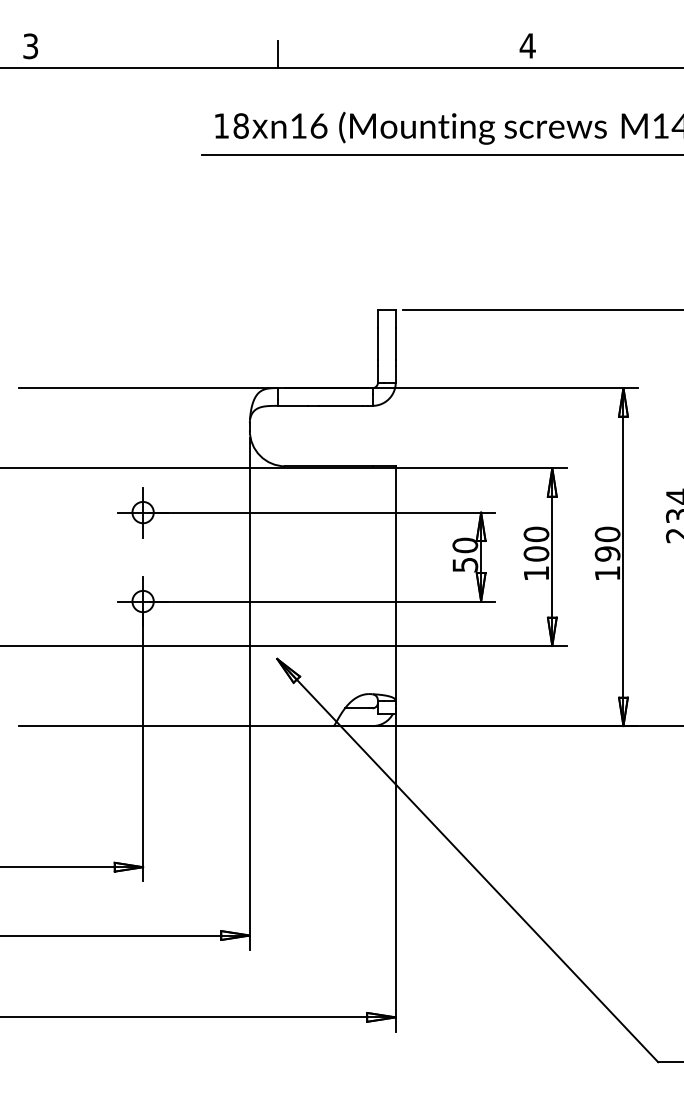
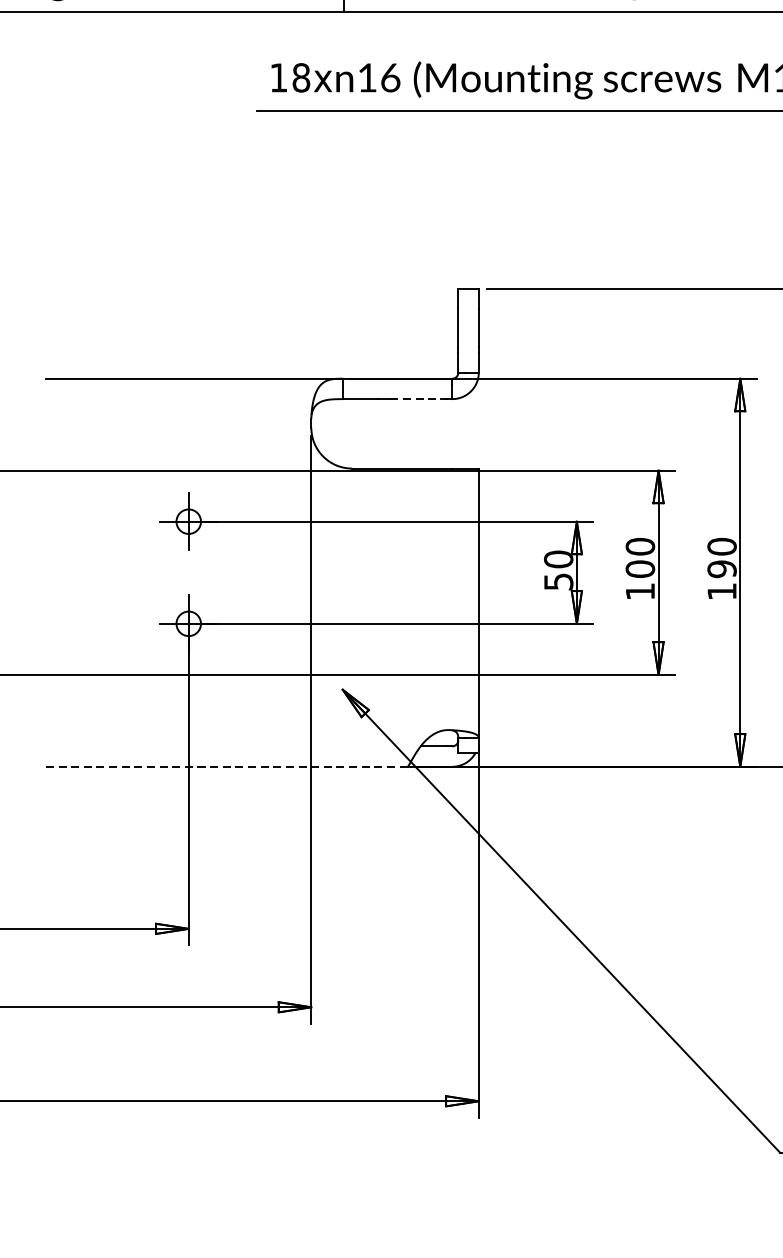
line: (340, 405) -> (415, 398), solid -> dashed
line: (176, 726) -> (227, 767), solid -> dashed

